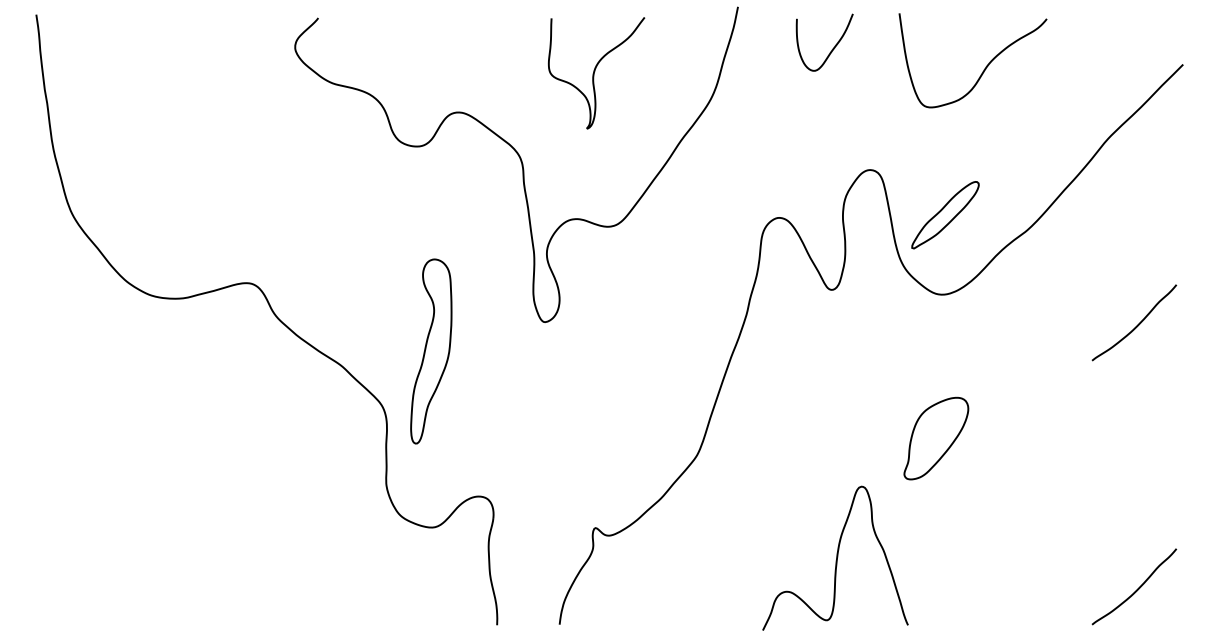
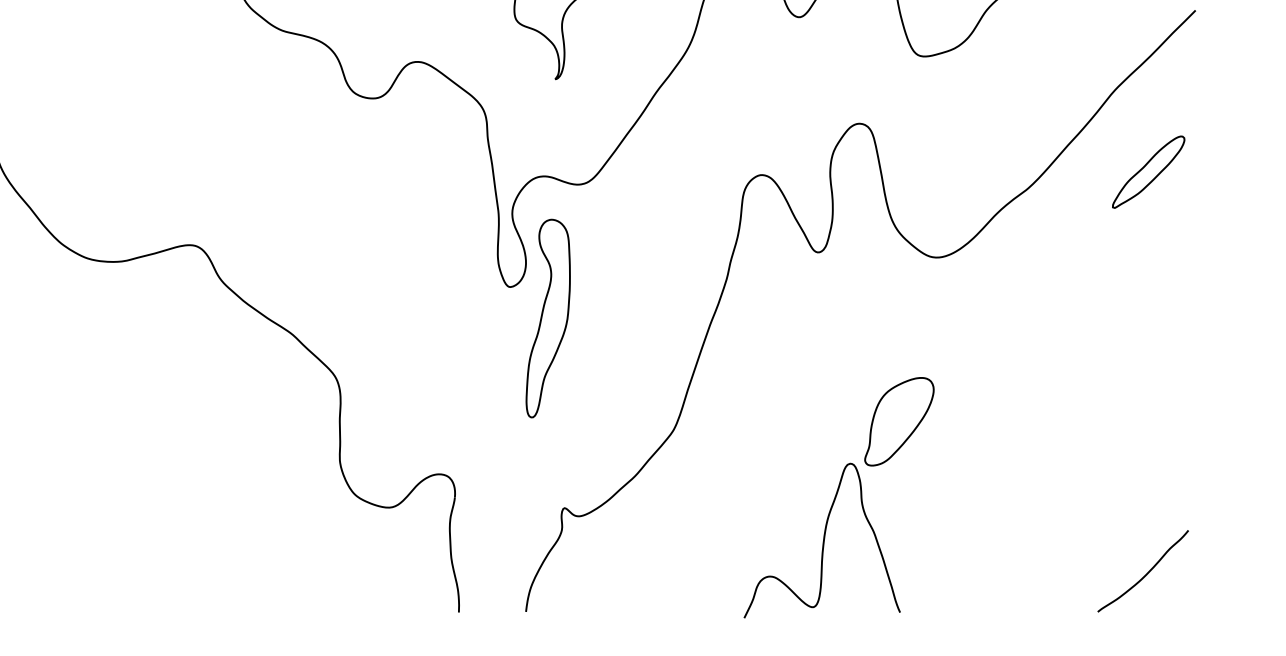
part: (945, 215) -> (1148, 172), moved
curve: (1137, 324) -> (1146, 289), removed
part: (431, 351) -> (548, 318), moved
part: (936, 438) -> (899, 421), moved

